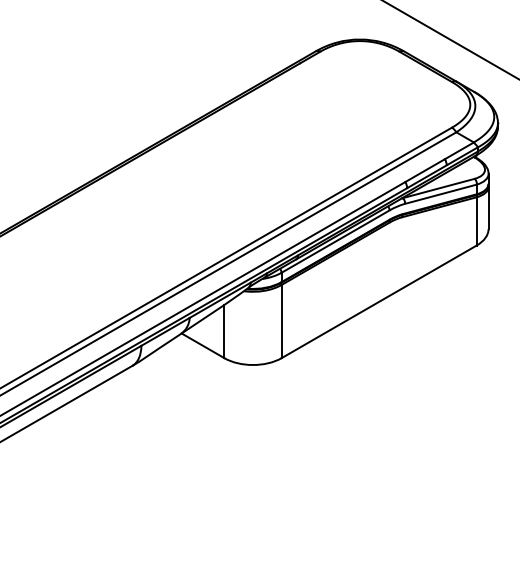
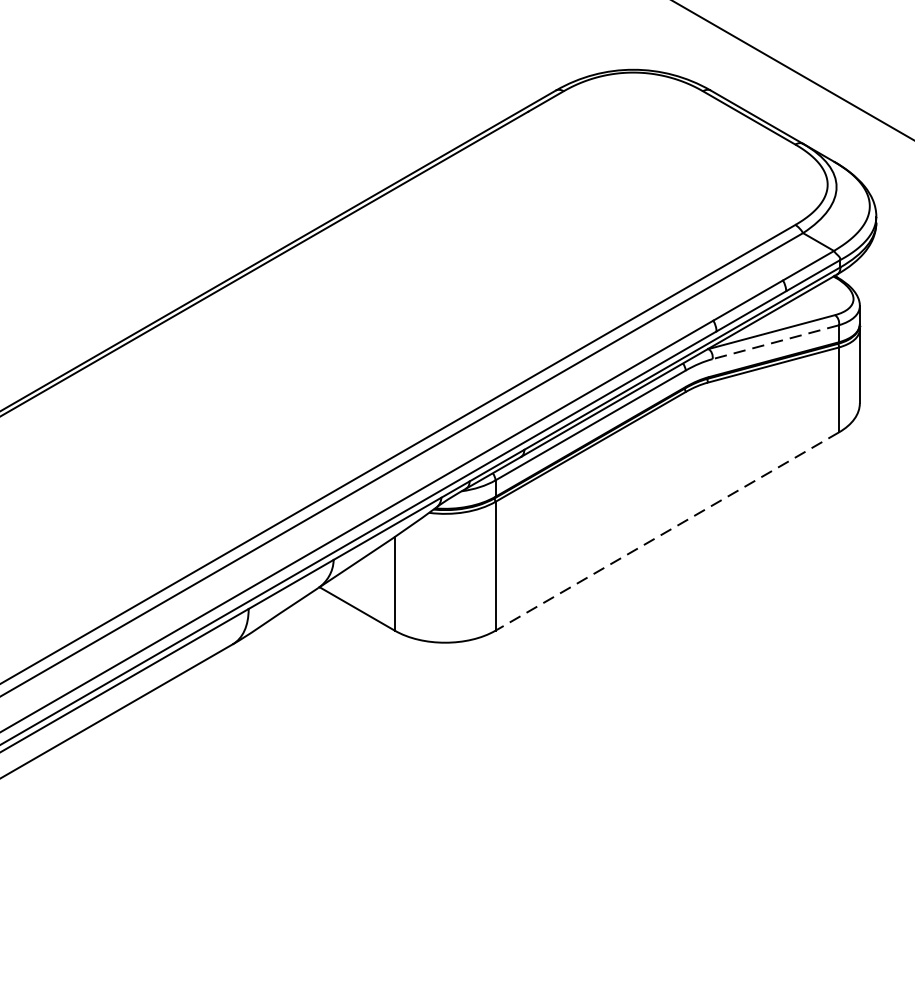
line: (440, 194) -> (775, 342), solid -> dashed
line: (379, 301) -> (667, 530), solid -> dashed

